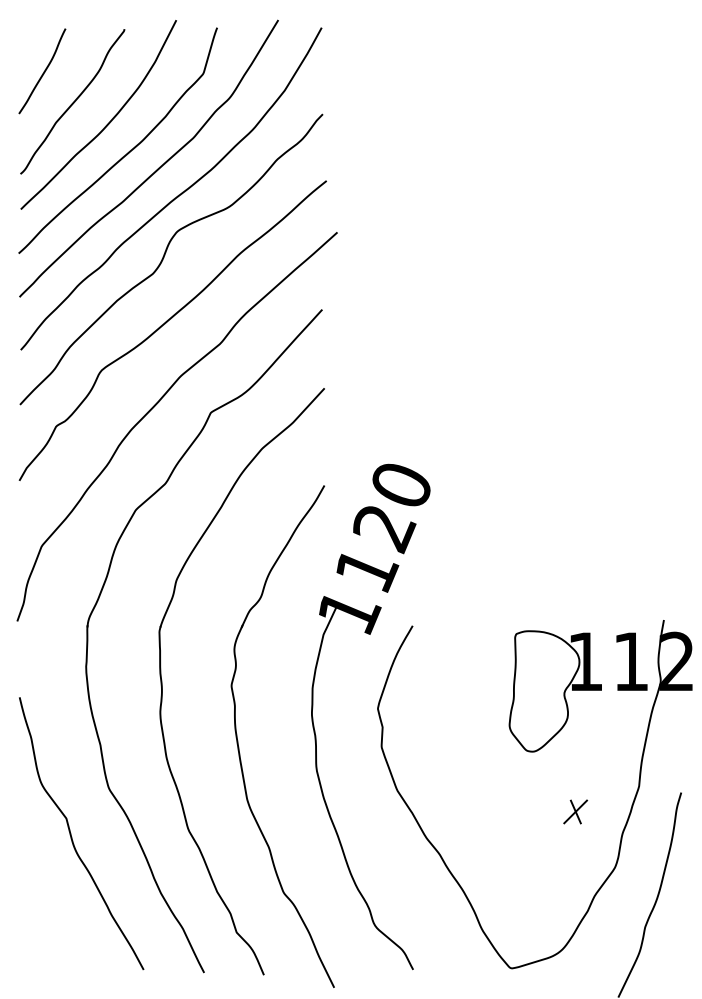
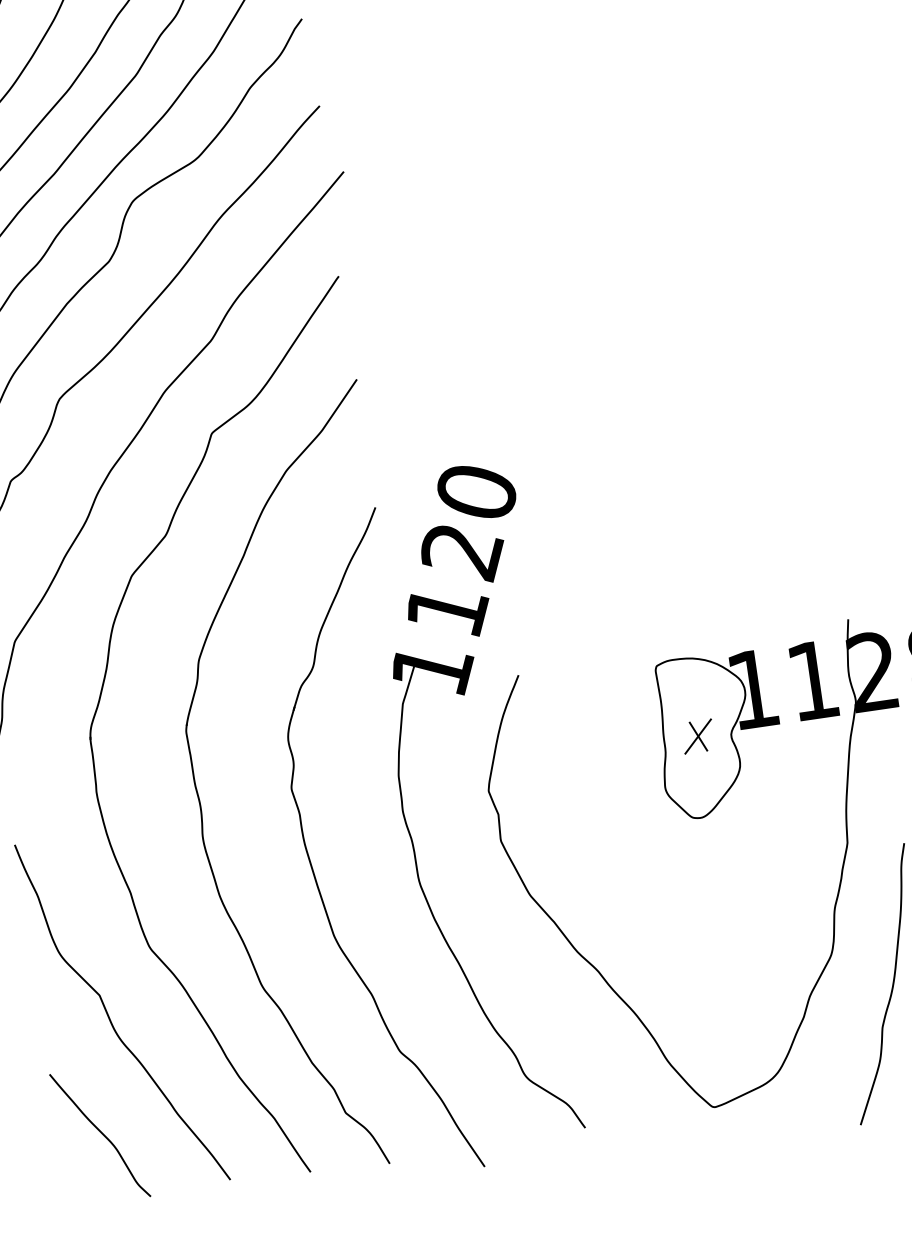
part: (575, 811) -> (697, 736), moved
curve: (52, 921) -> (101, 1133), added

